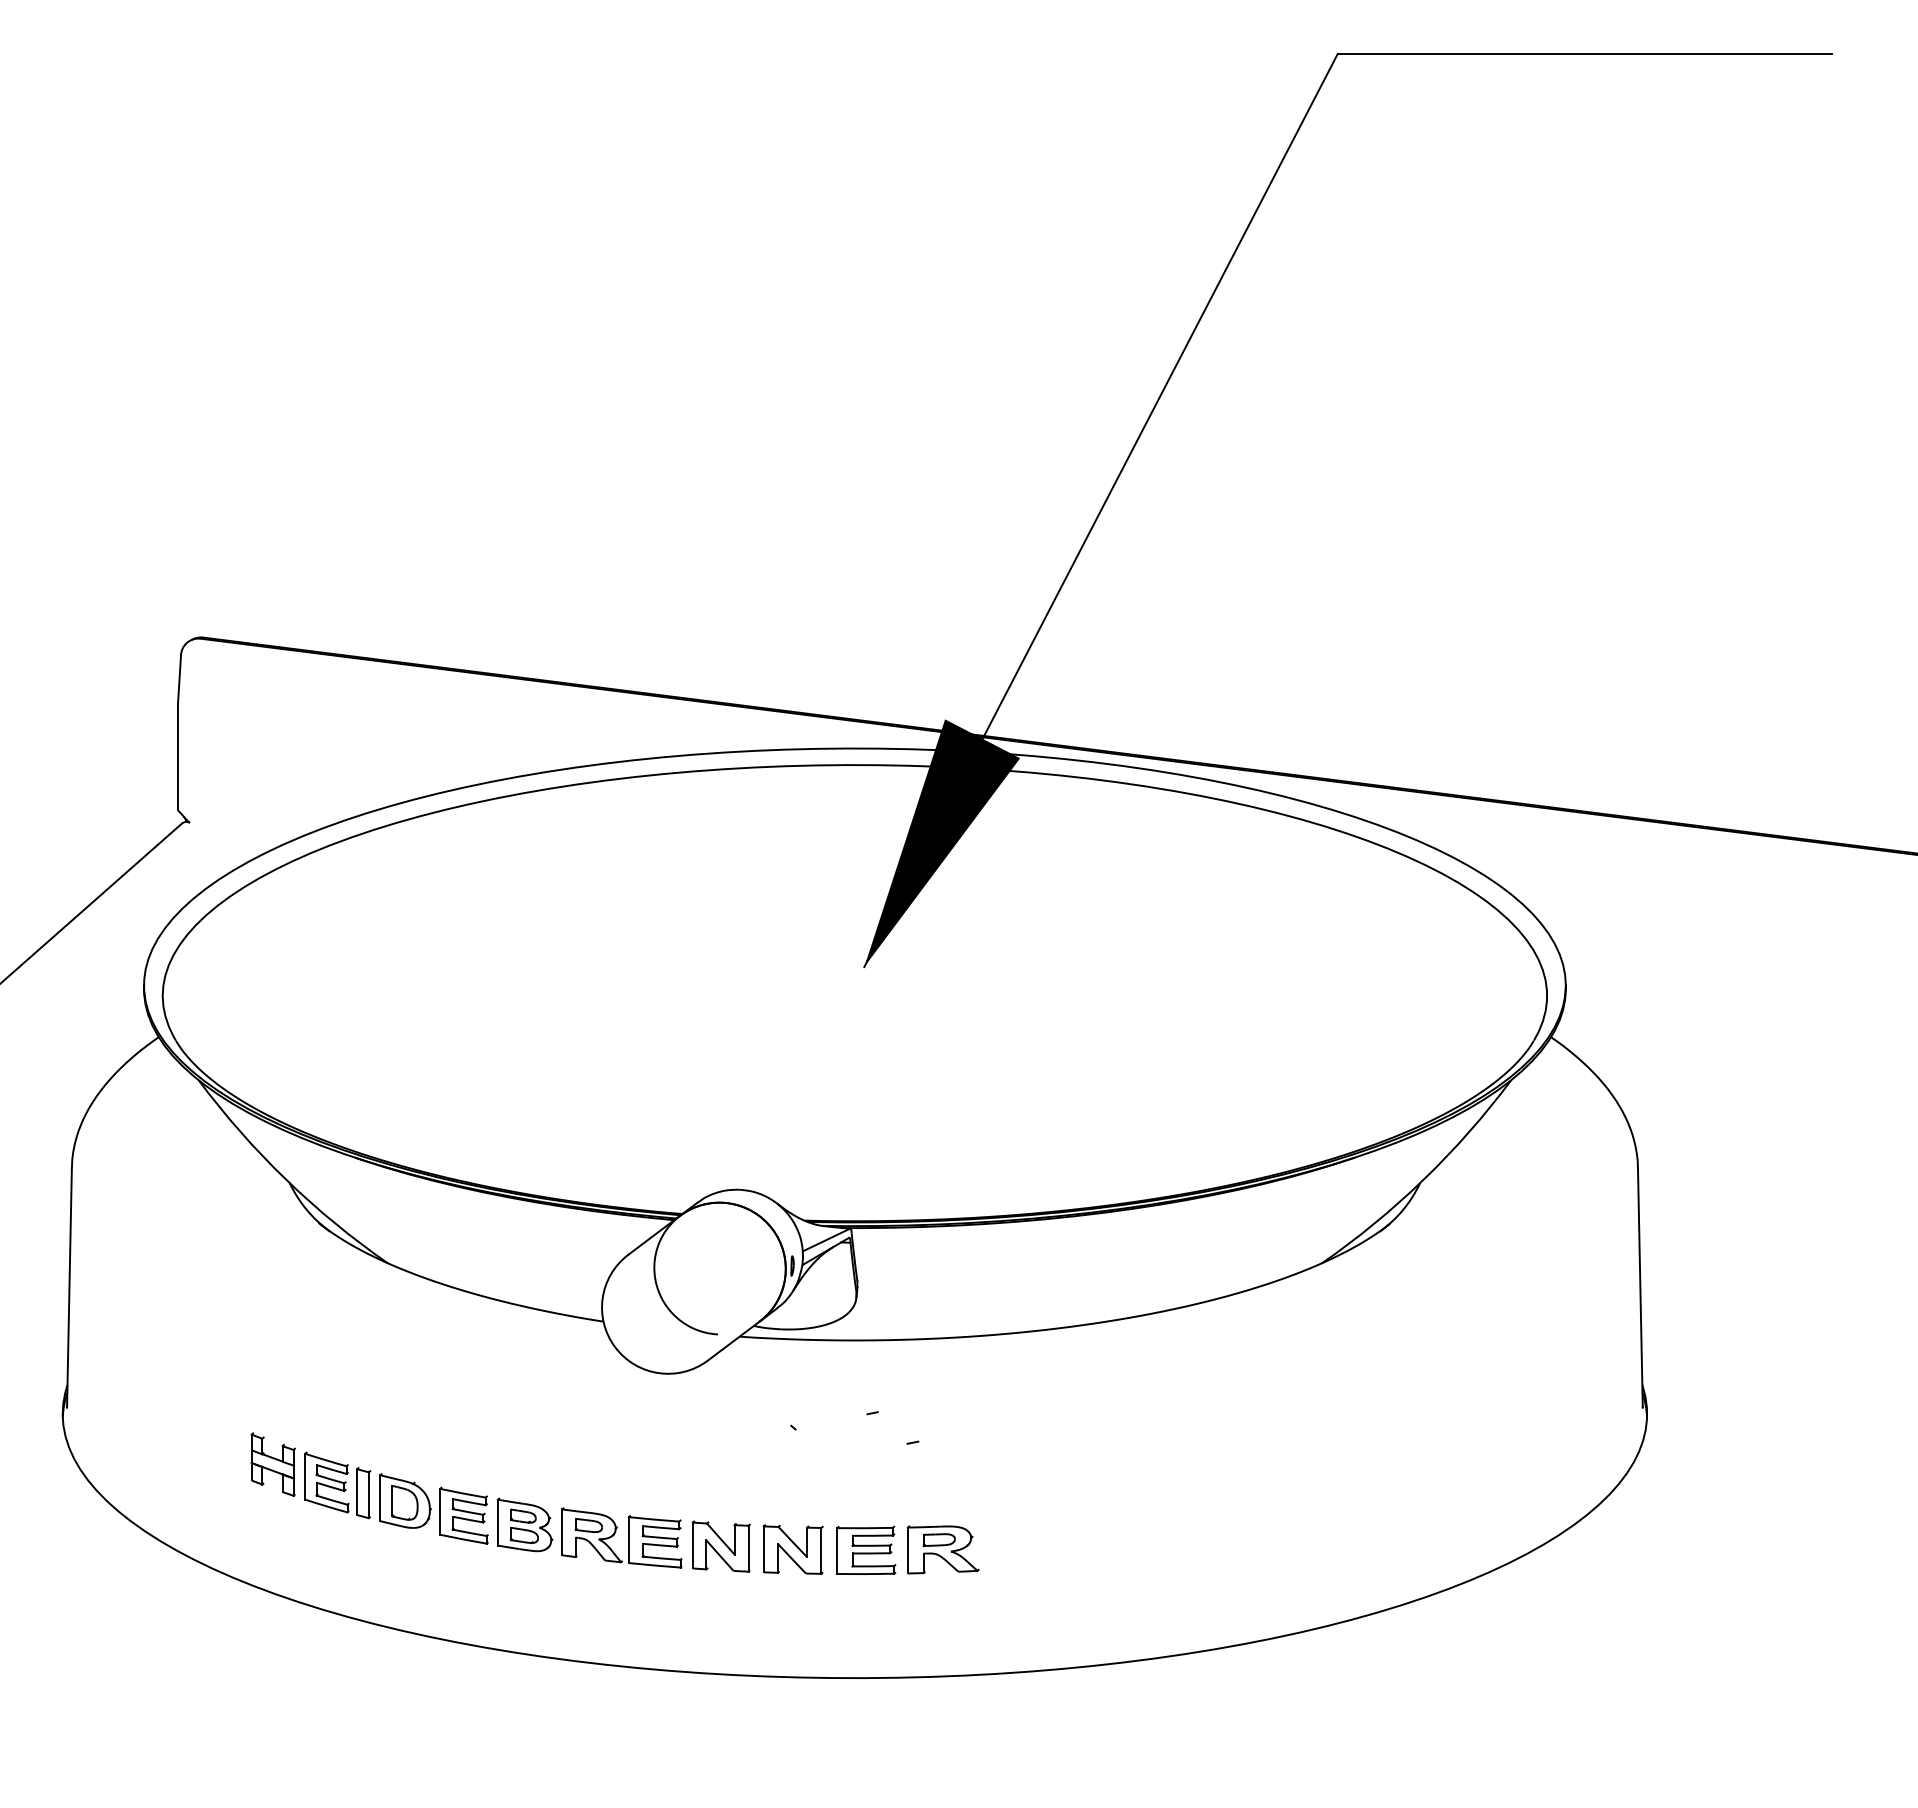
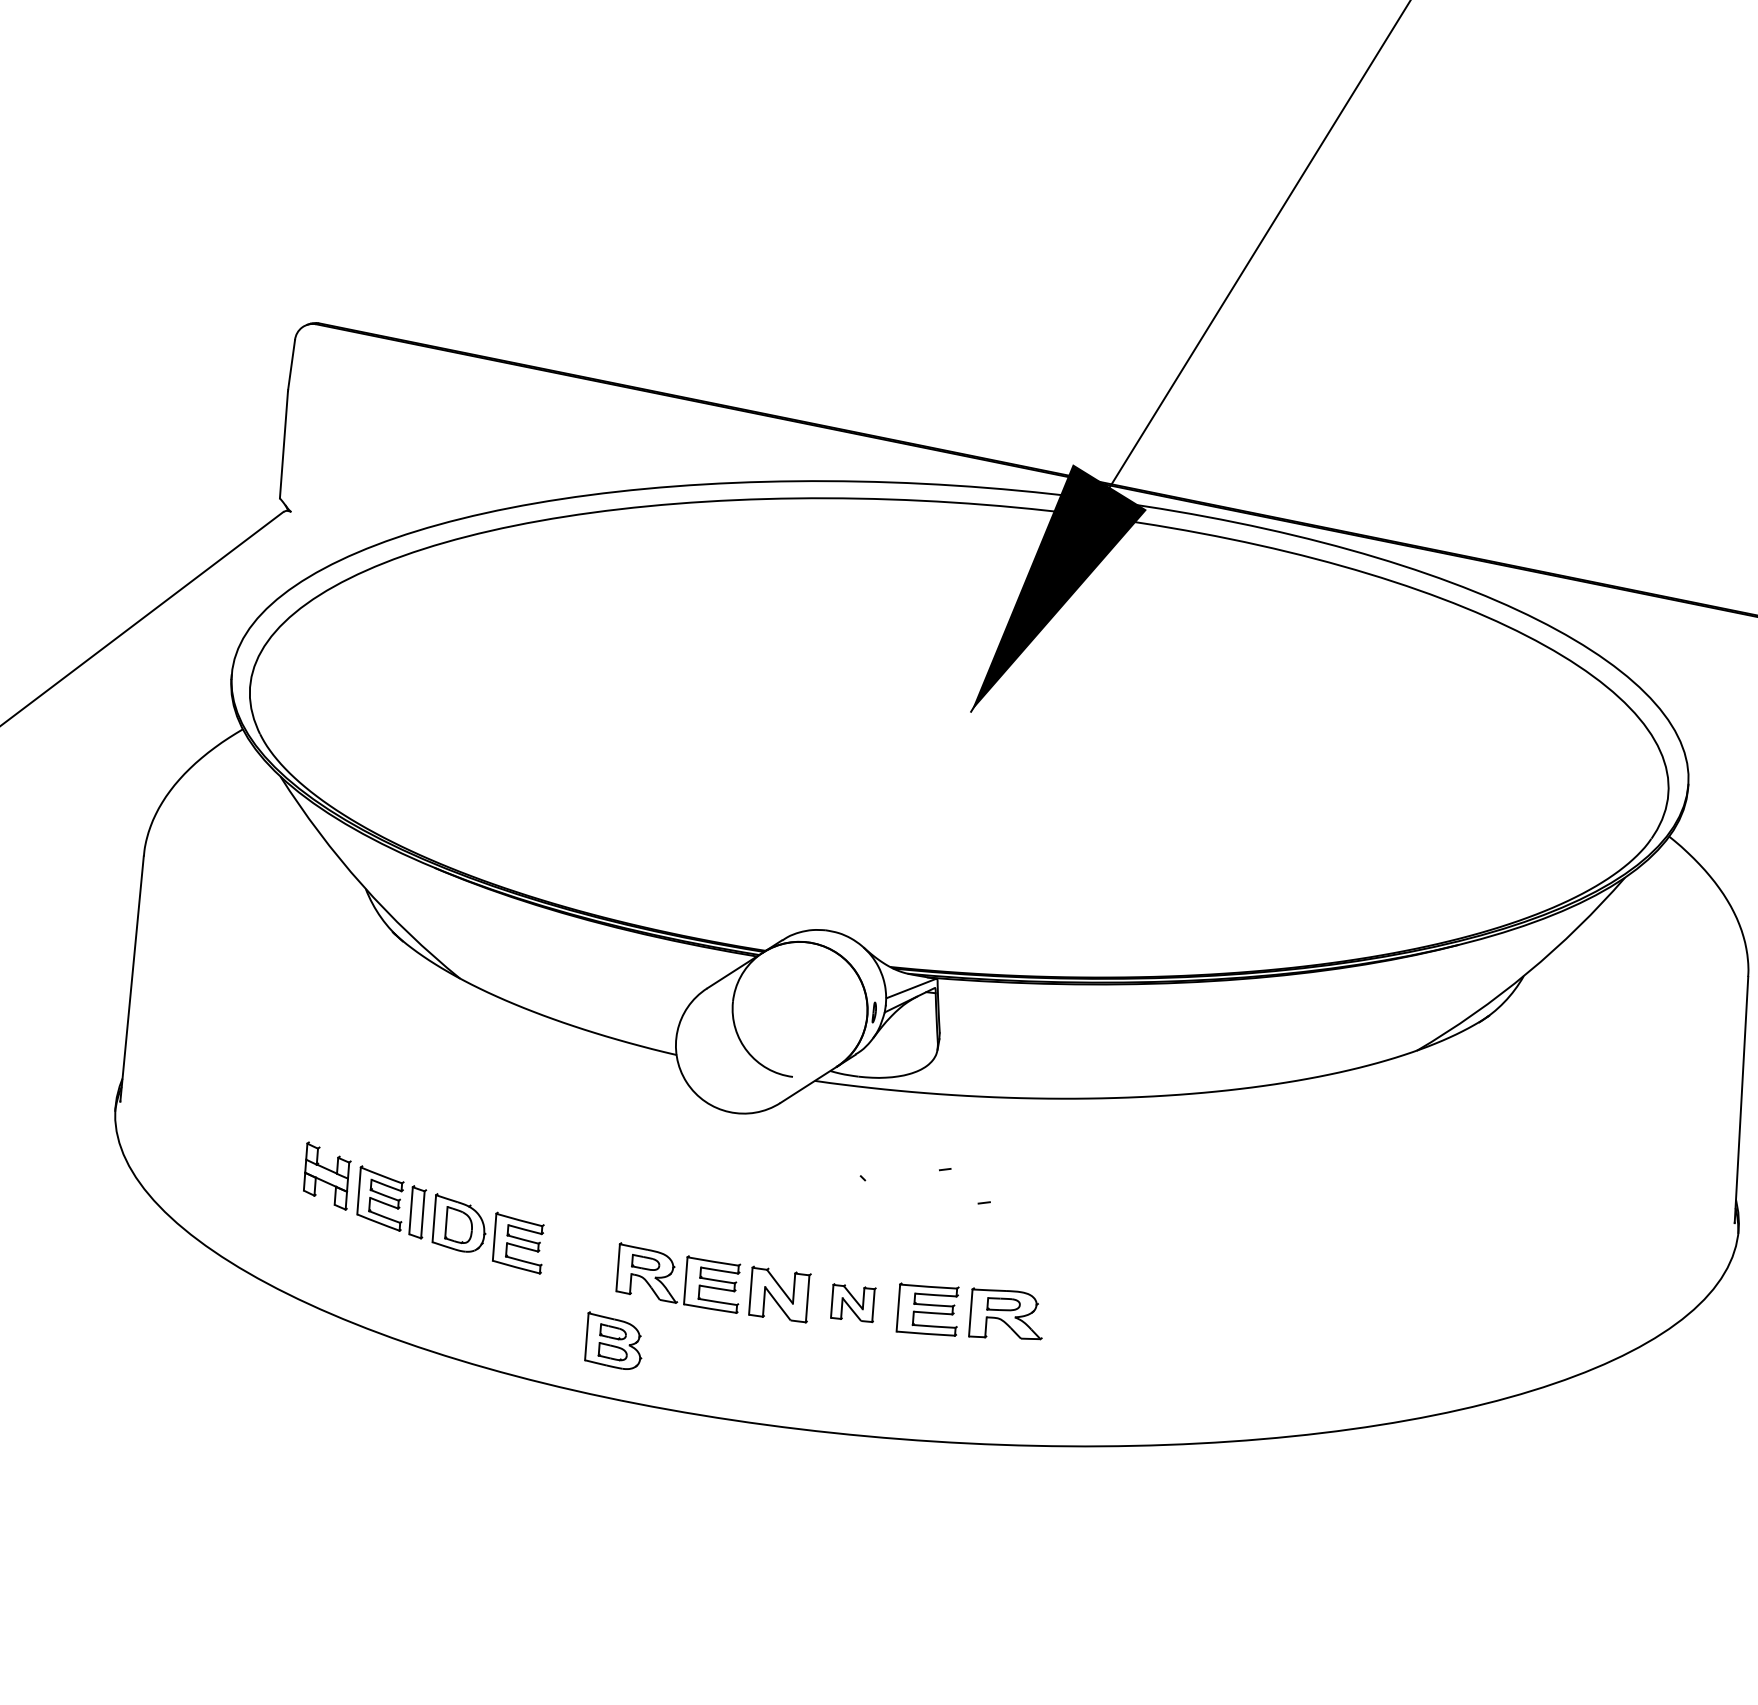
part: (524, 1524) -> (613, 1340), moved
part: (792, 1549) -> (852, 1303), size x0.7

